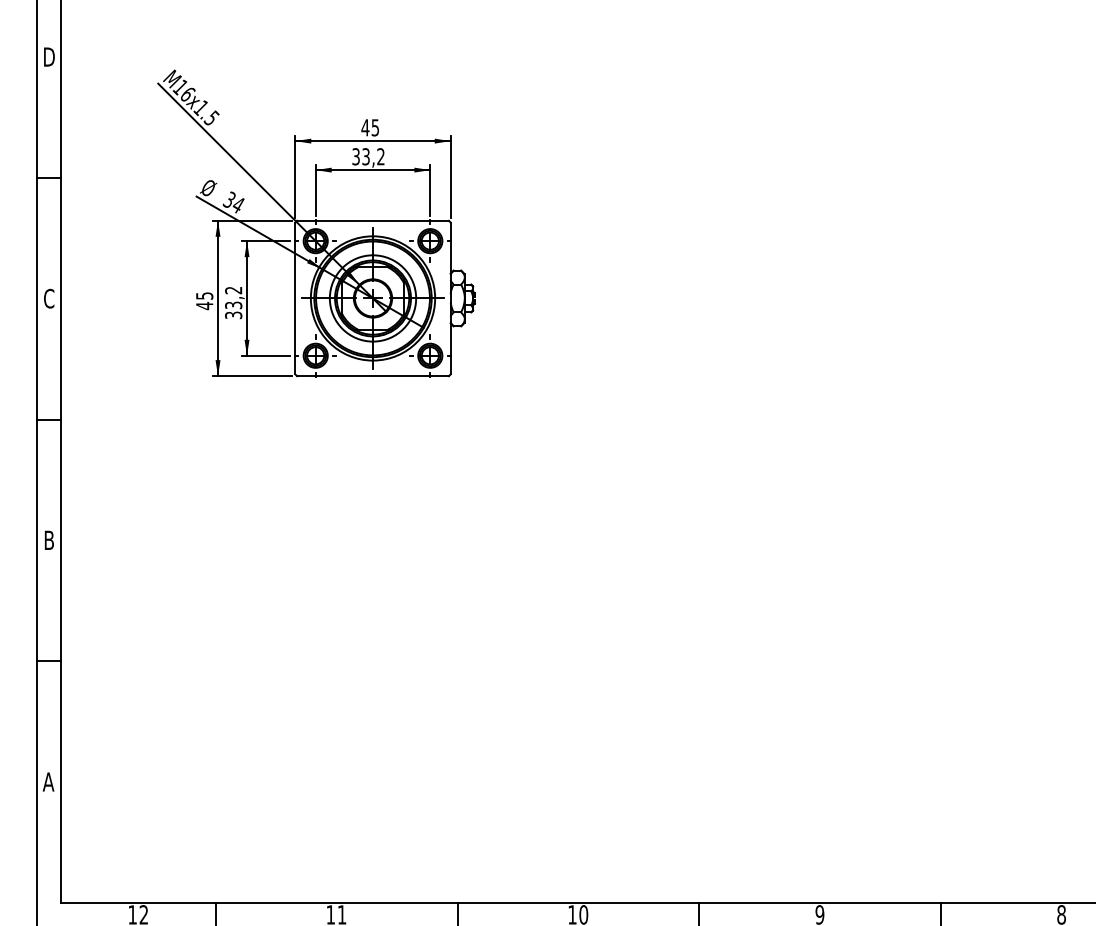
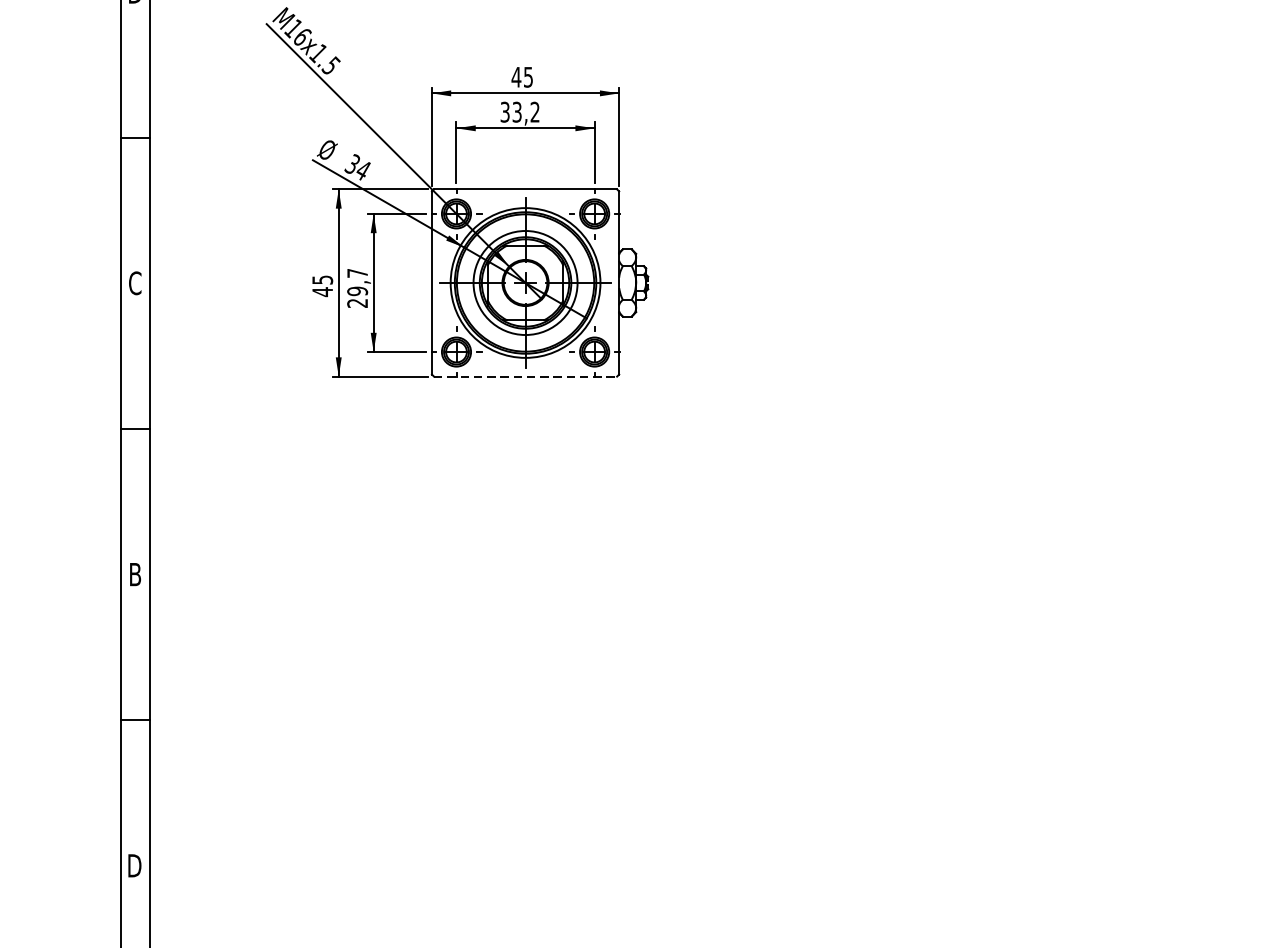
text: (233, 302) -> (357, 287), 33,2 -> 29,7
line: (373, 376) -> (526, 377), solid -> dashed
text: (48, 781) -> (134, 865), A -> D

